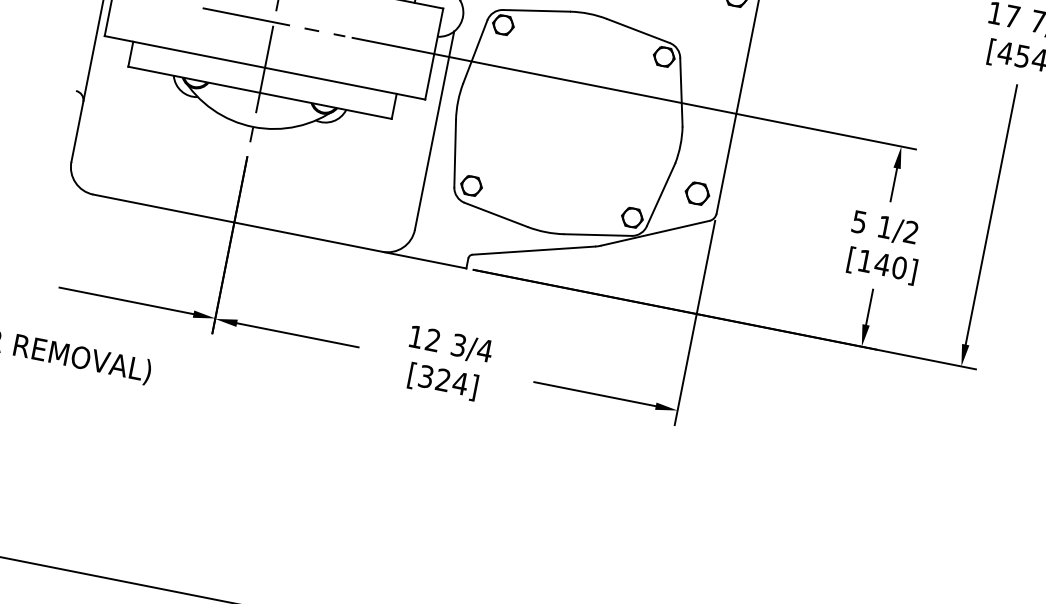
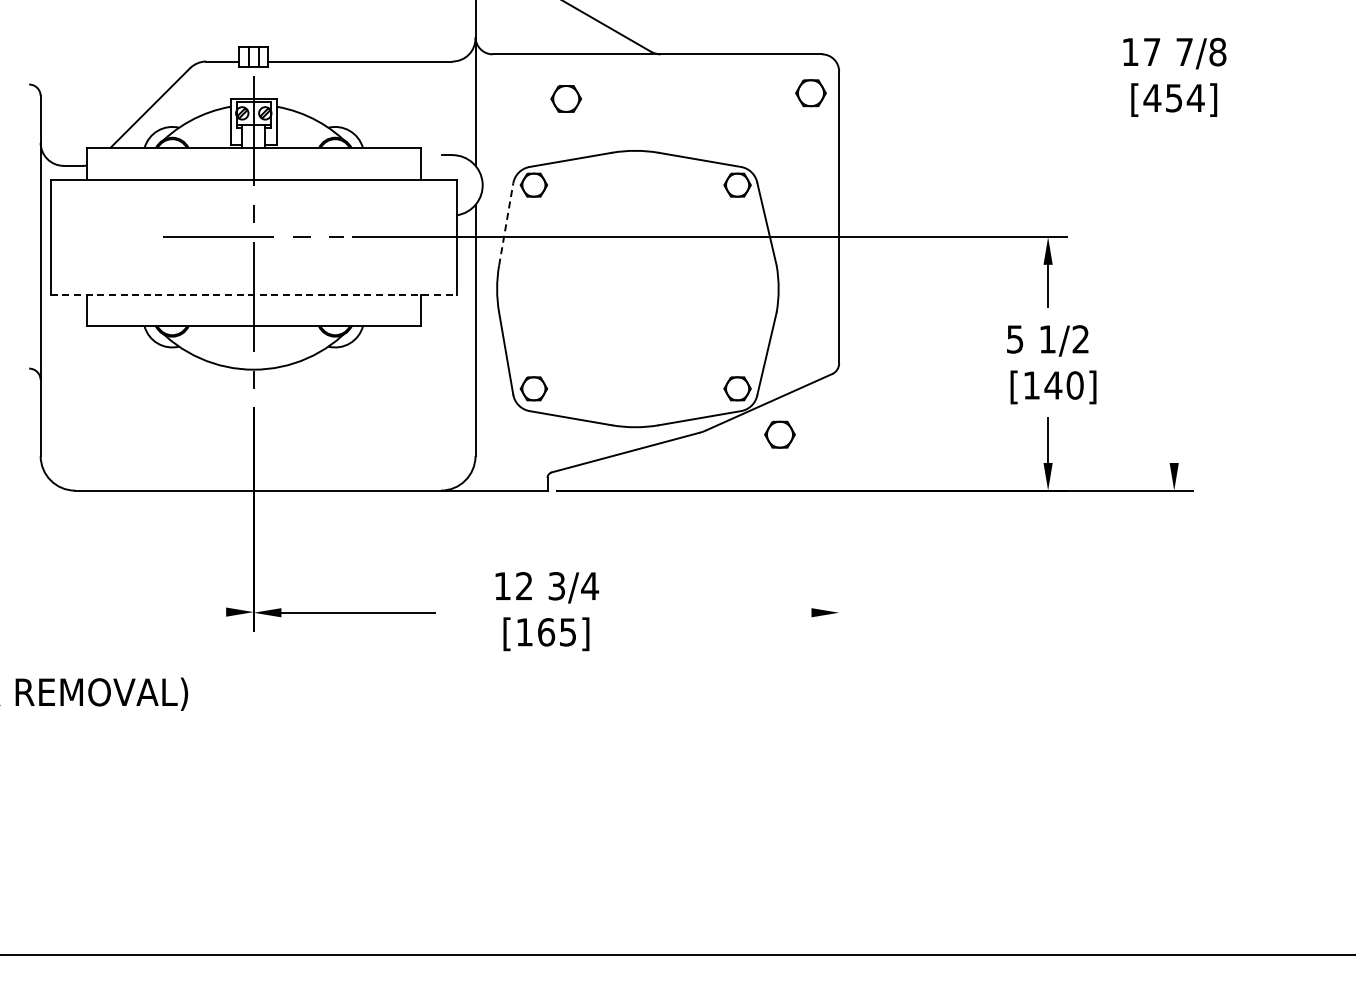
line: (475, 51) -> (506, 224), solid -> dashed
line: (264, 67) -> (253, 294), solid -> dashed
part: (697, 193) -> (779, 434), moved
line: (991, 214) -> (1174, 298), removed
line: (126, 301) -> (141, 612), removed
line: (695, 322) -> (839, 501), removed
text: (443, 380) -> (546, 632), [324] -> [165]
line: (595, 393) -> (734, 612), removed

